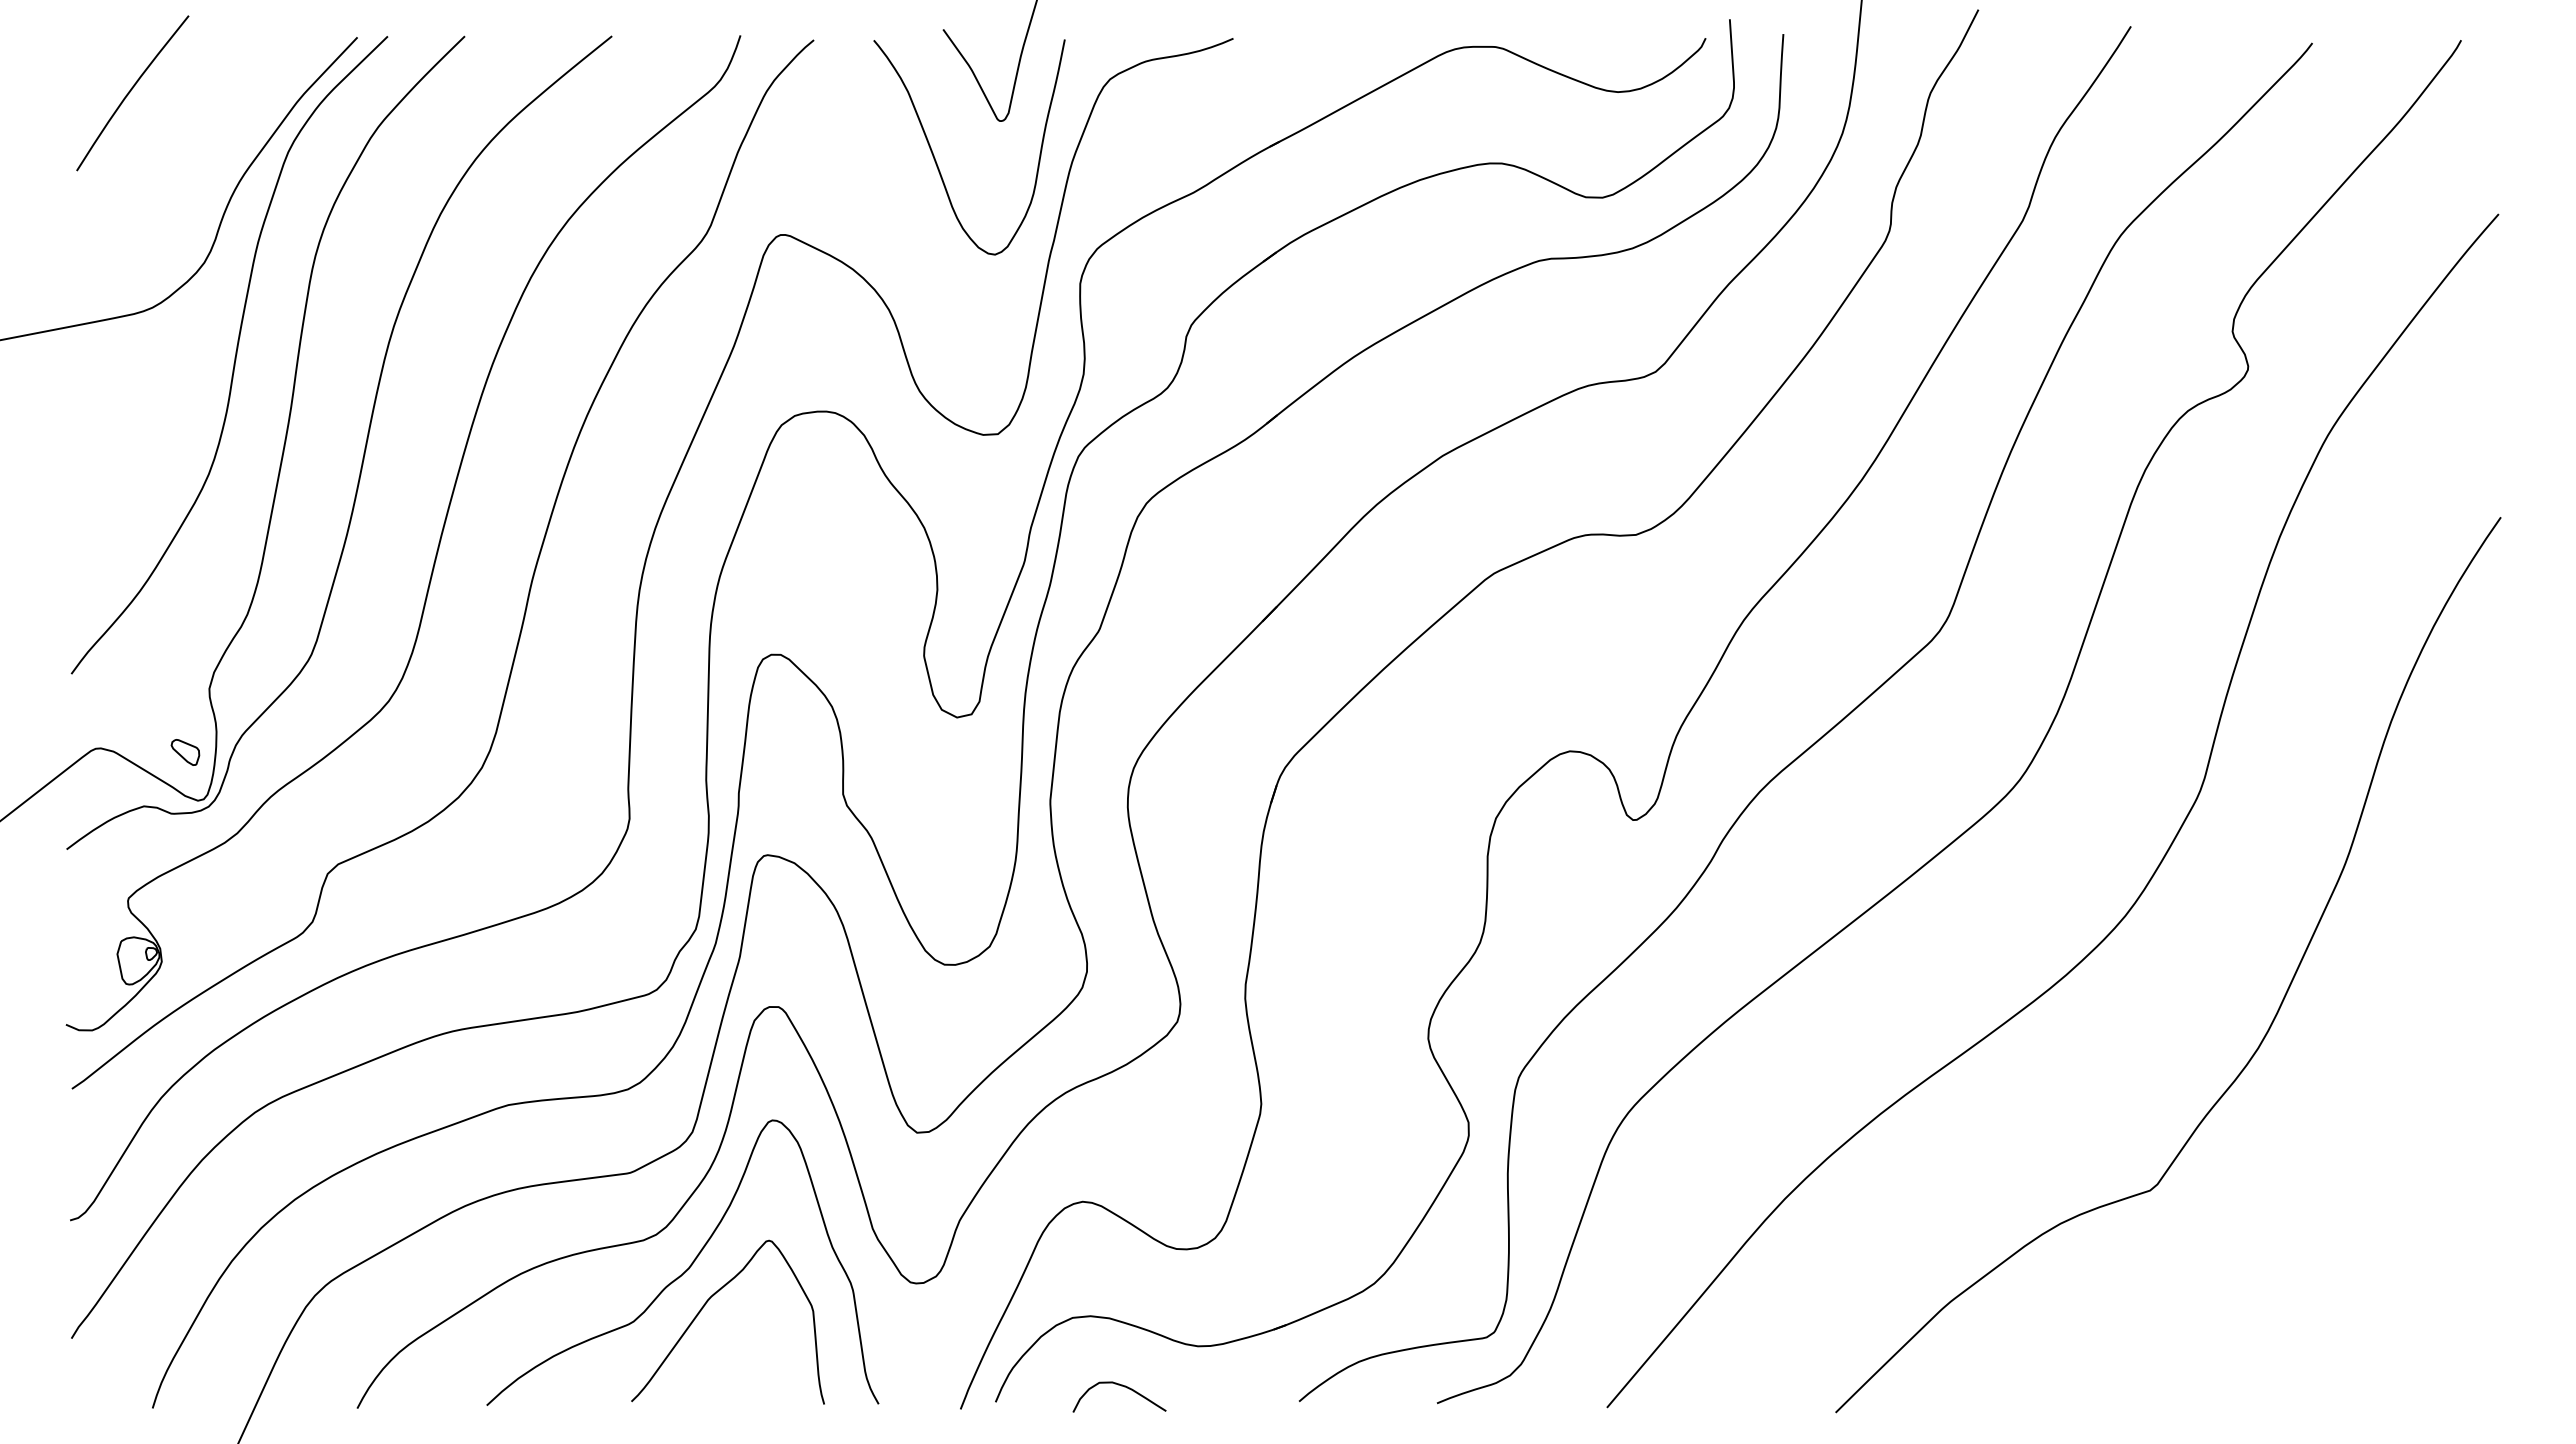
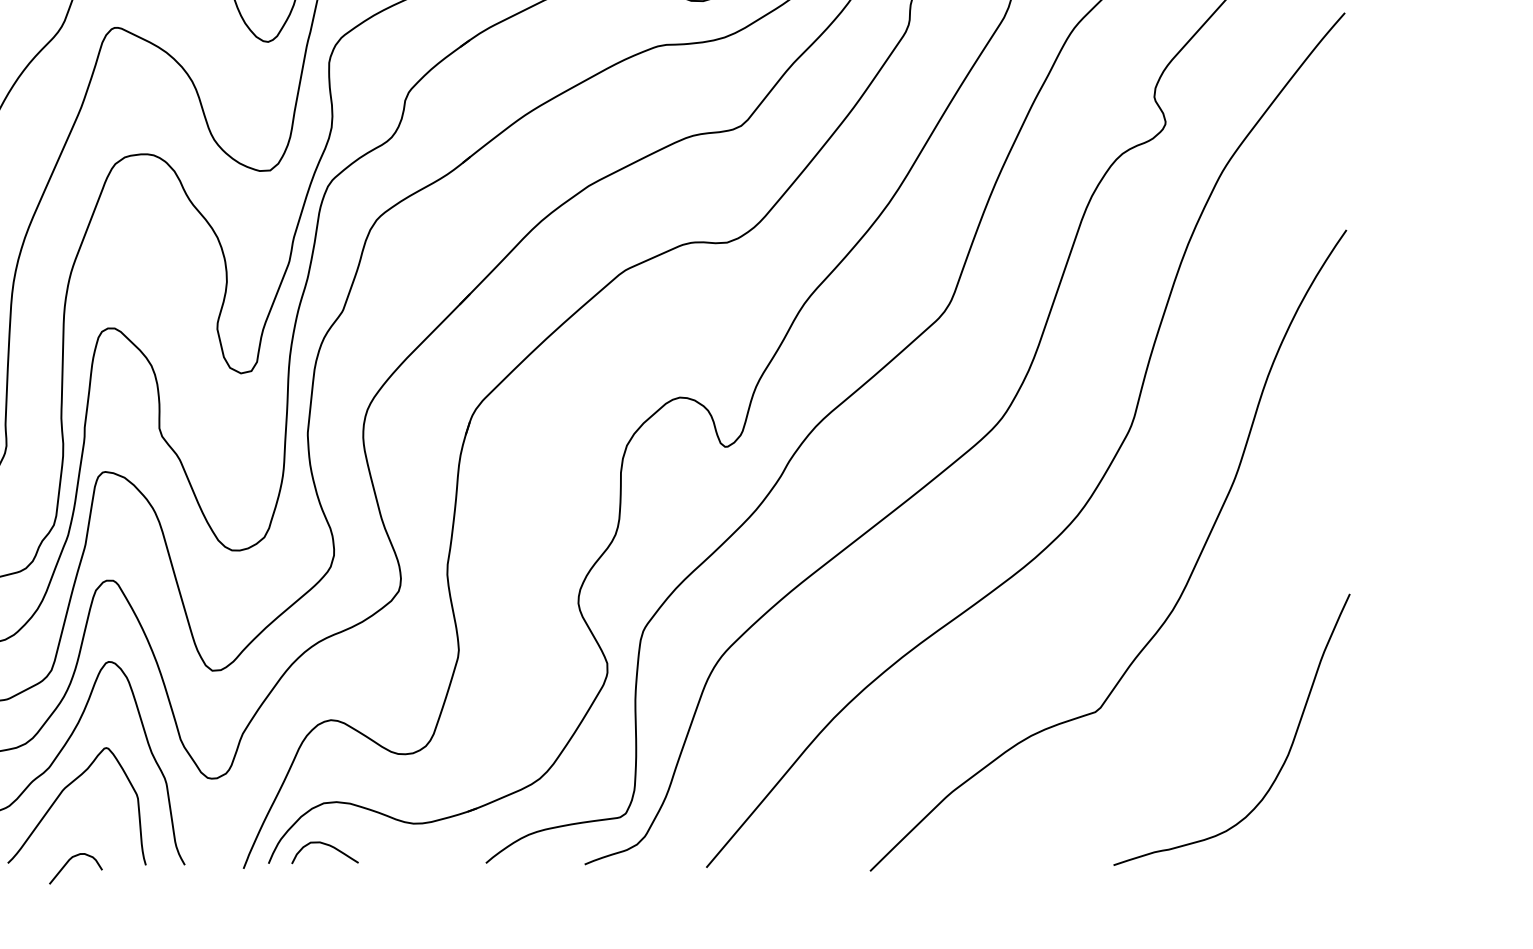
curve: (2417, 1251) -> (1286, 755), added
curve: (1121, 1386) -> (326, 845), moved
curve: (716, 1399) -> (68, 861), added

